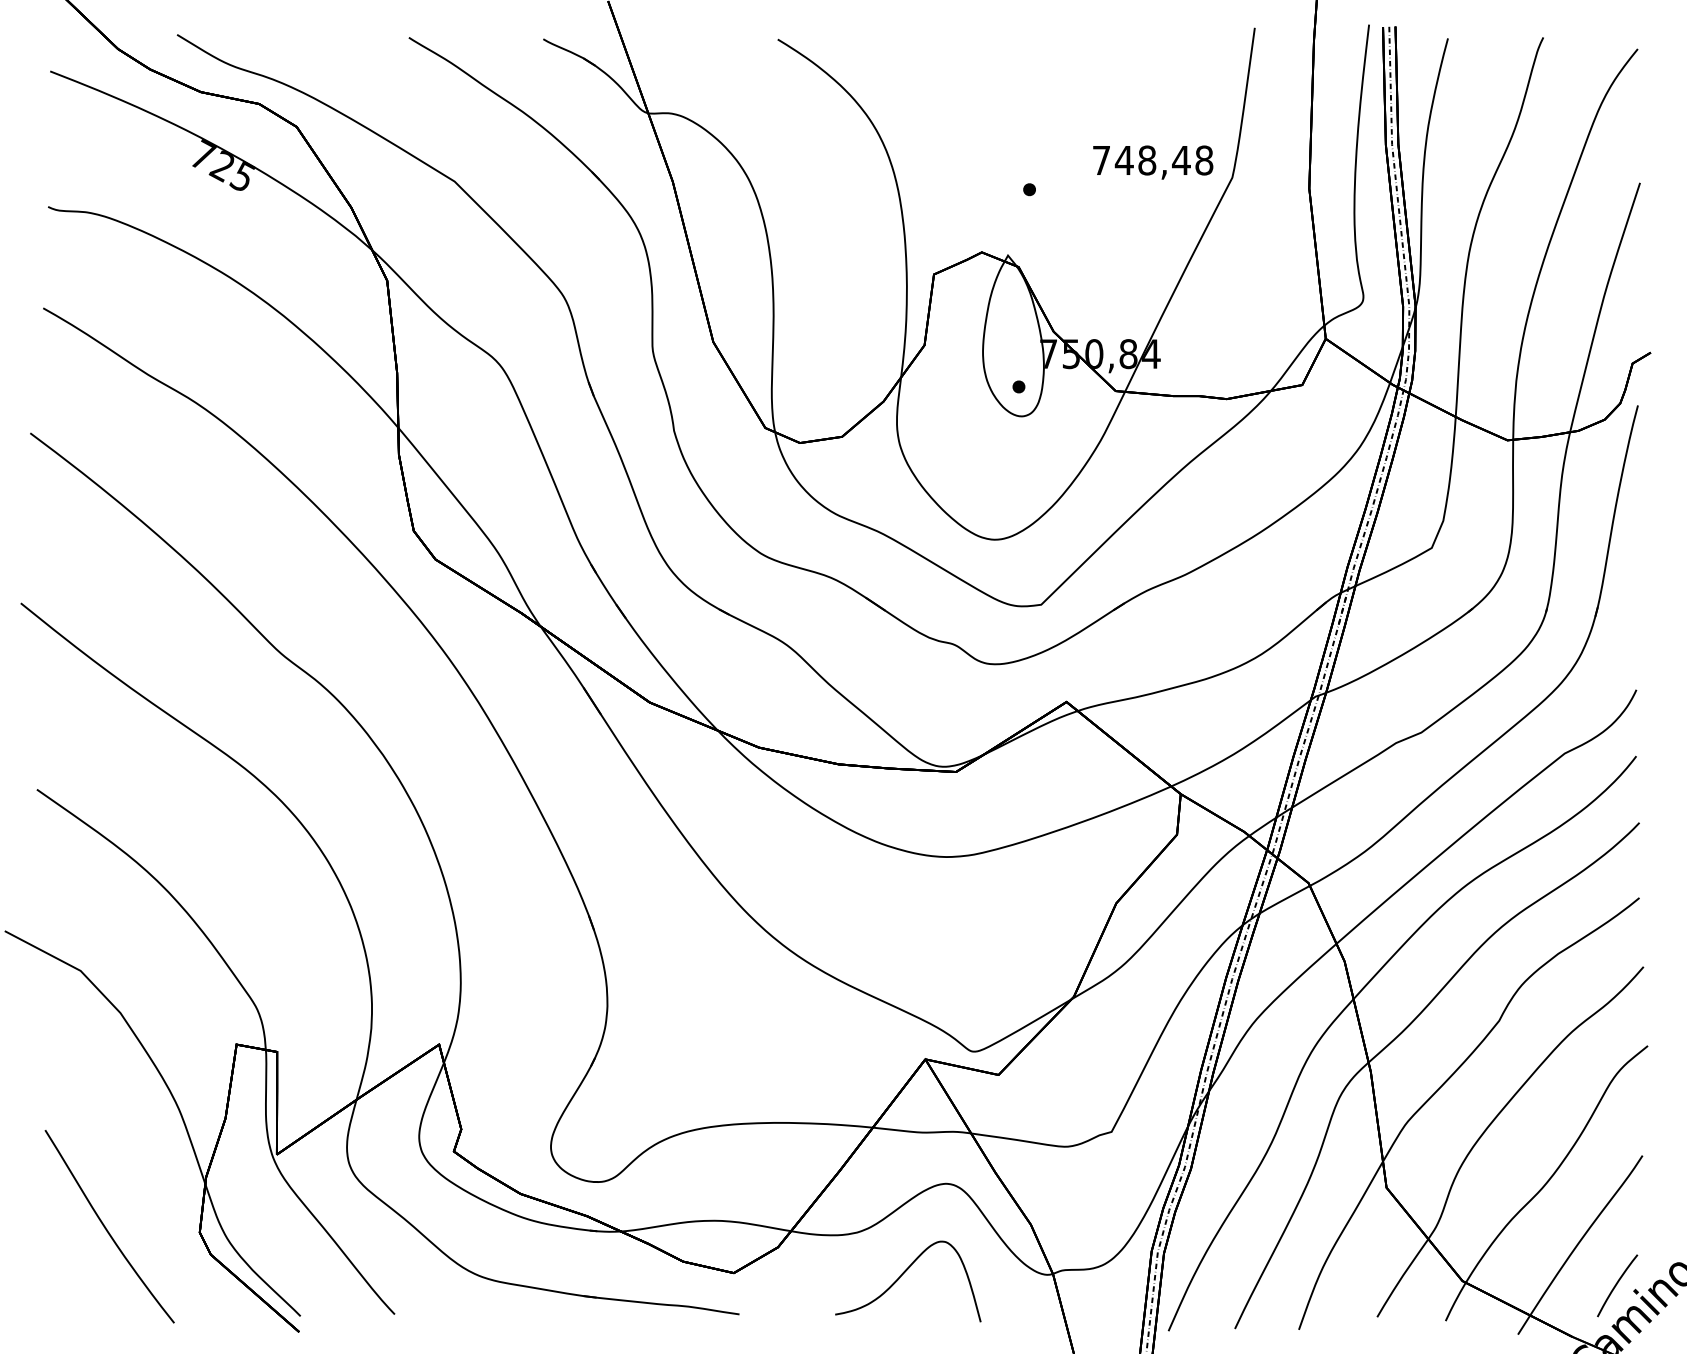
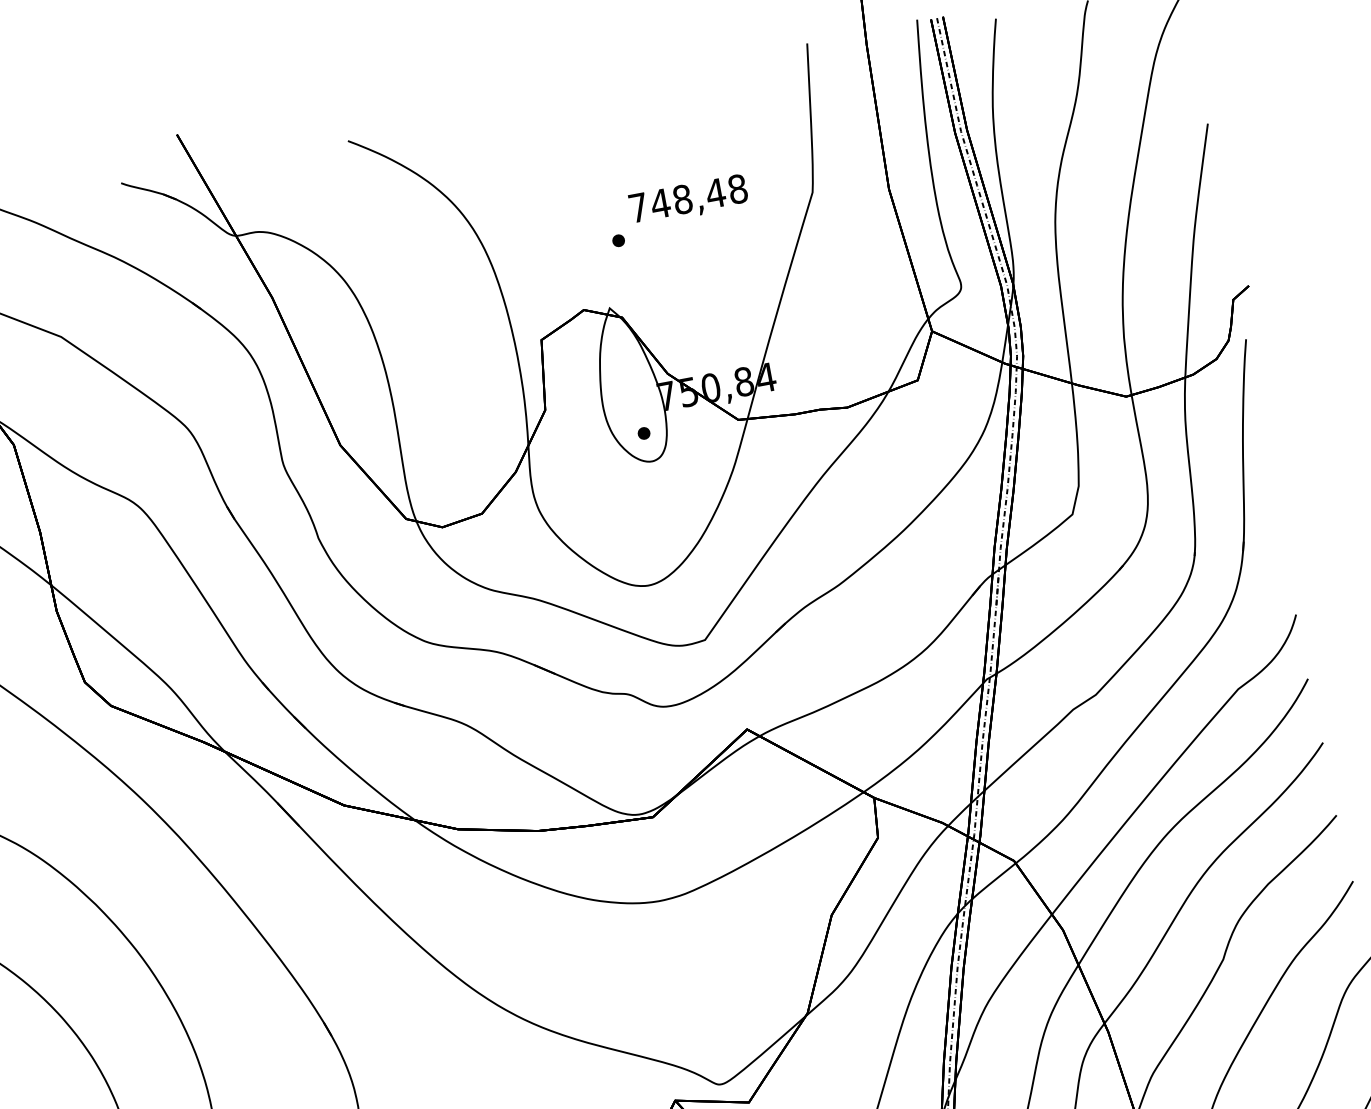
text: (1153, 162) -> (689, 200), moved

